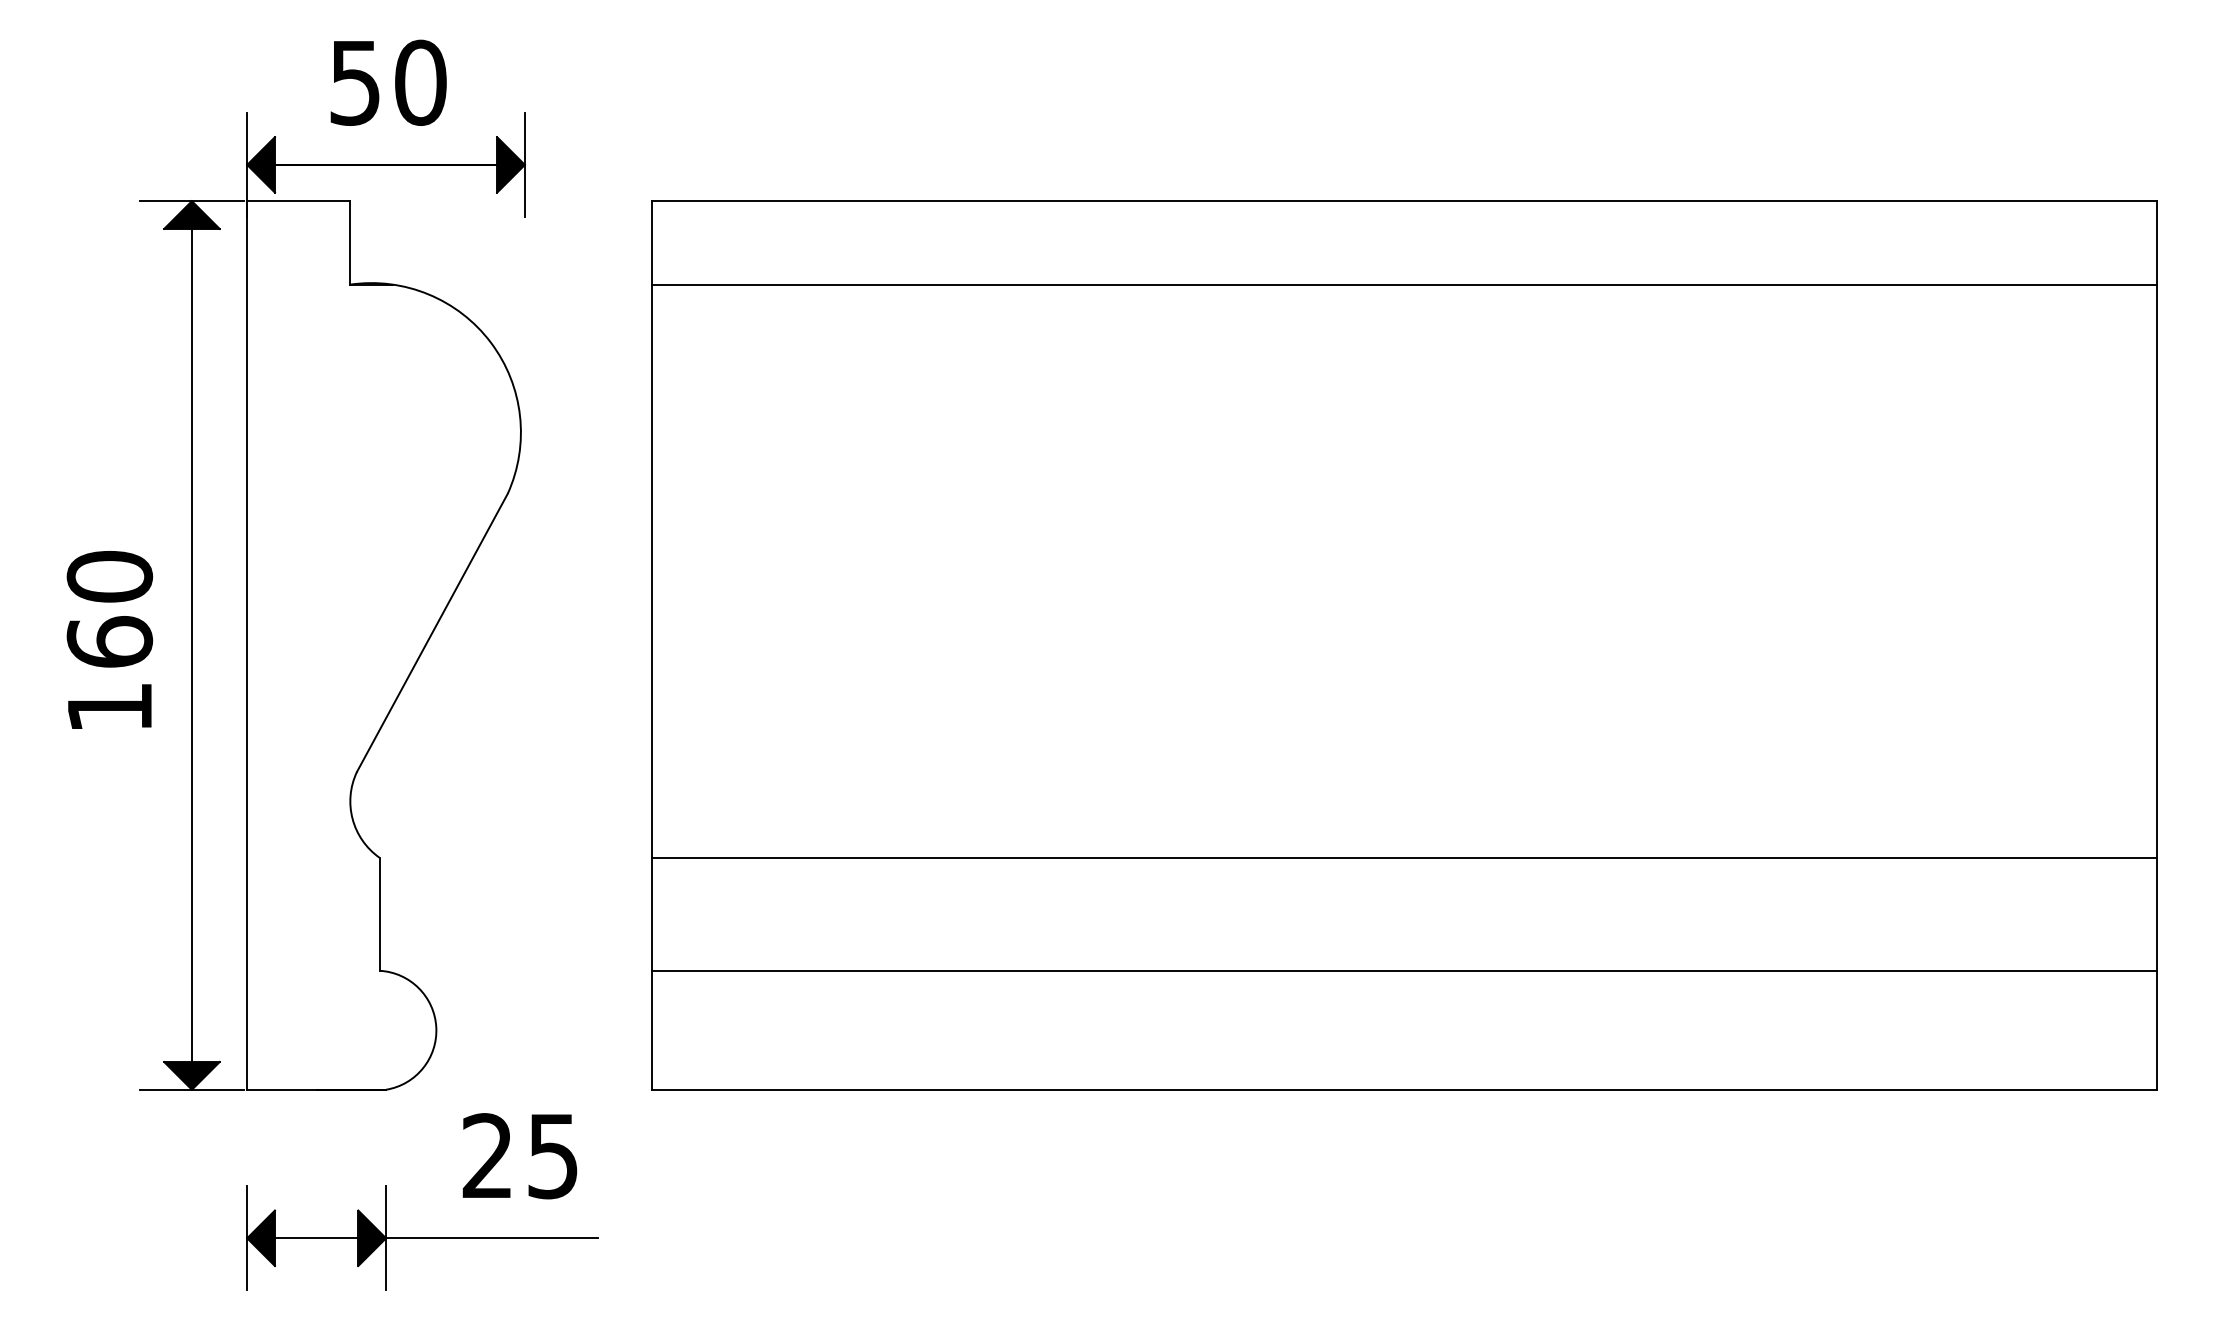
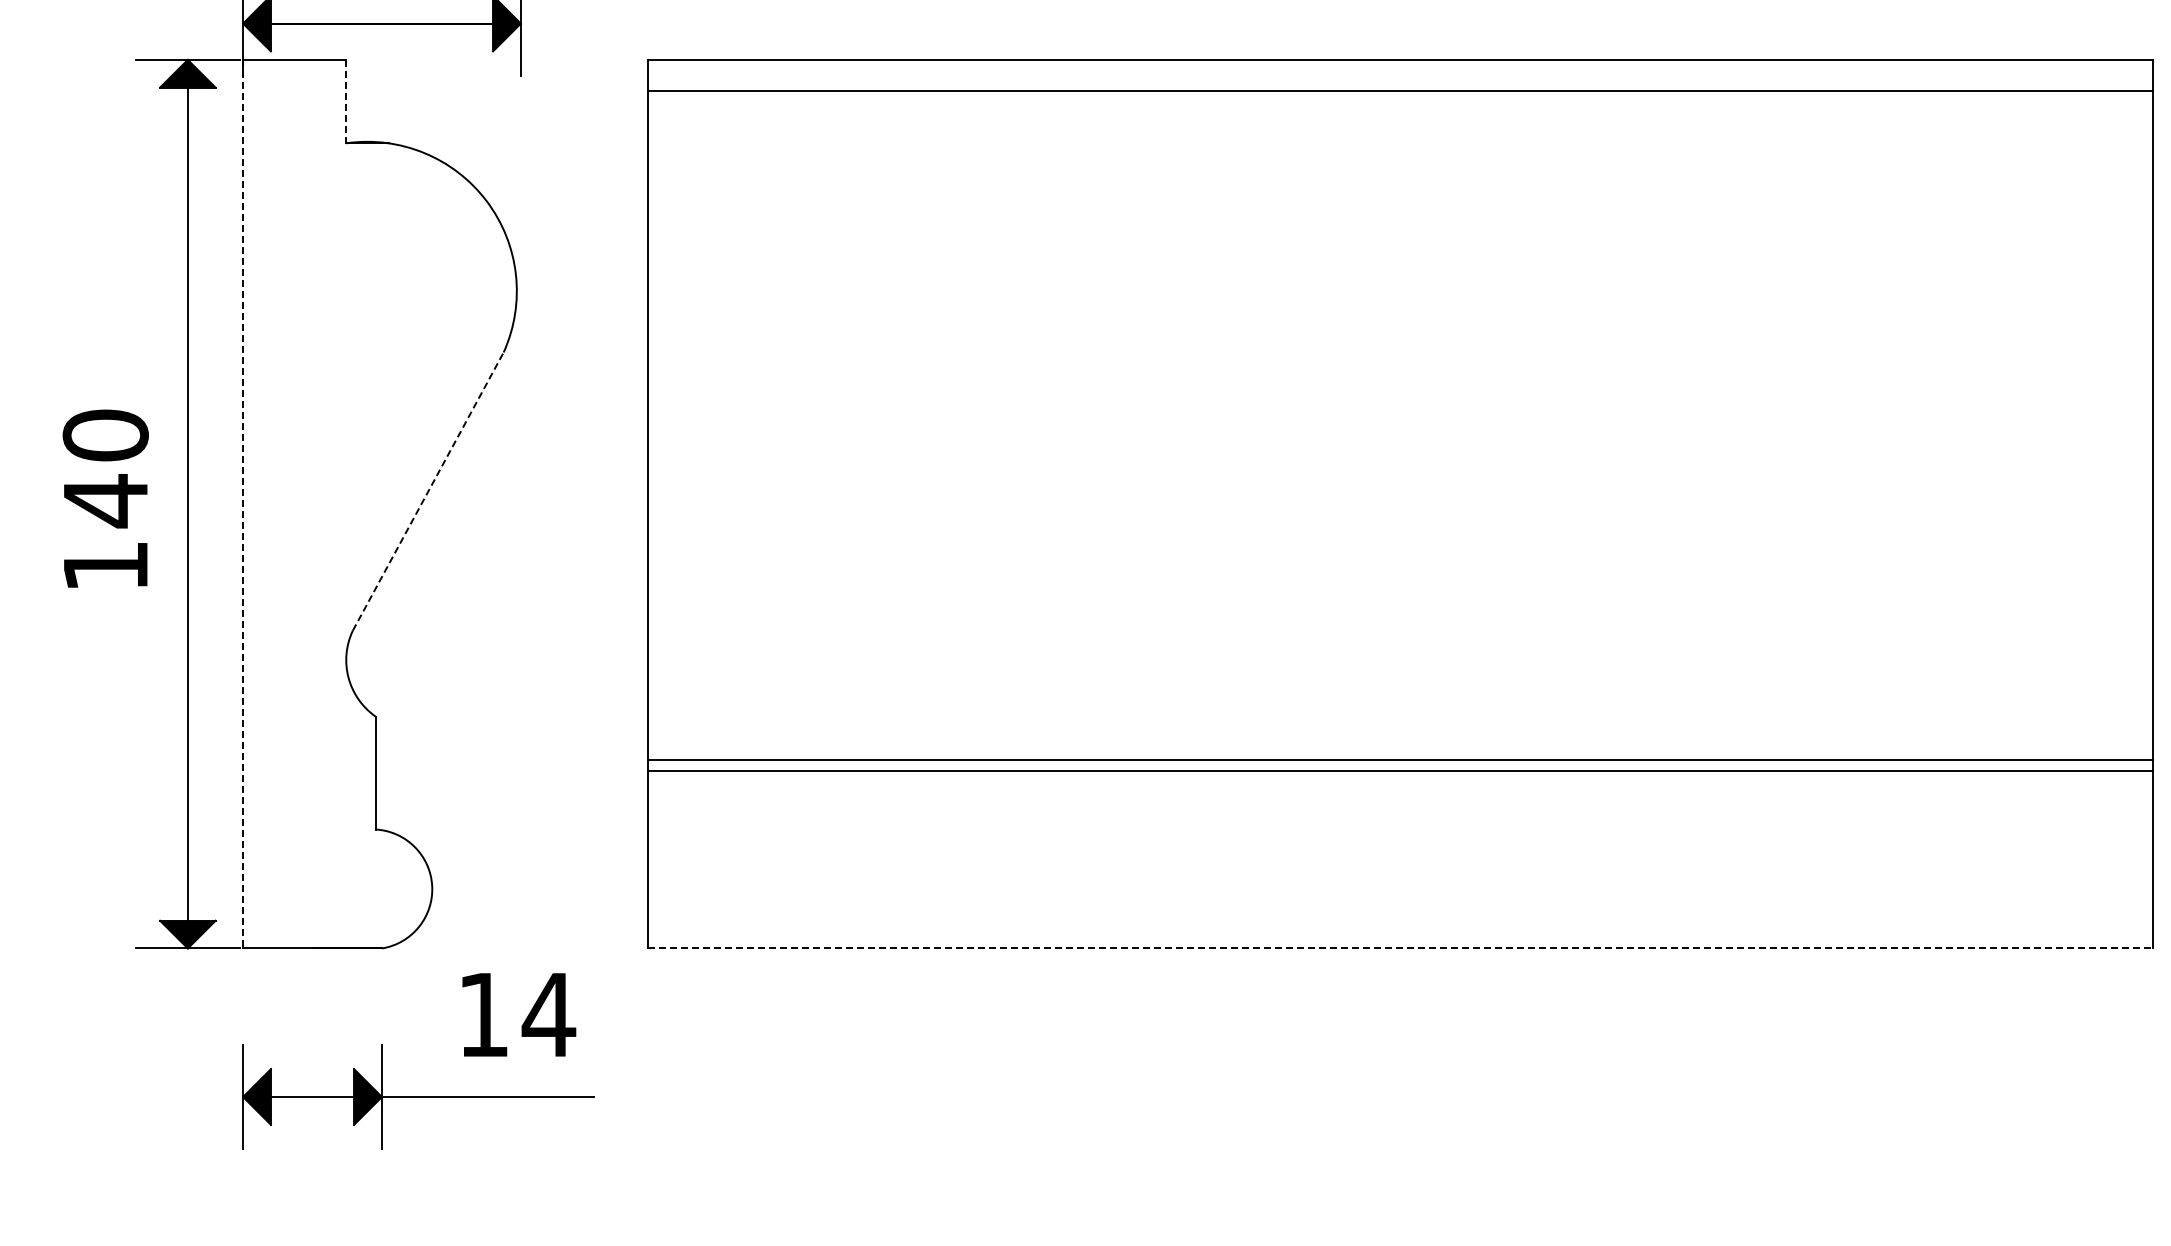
line: (350, 242) -> (346, 101), solid -> dashed
line: (1404, 284) -> (1400, 91), moved
line: (432, 632) -> (428, 491), solid -> dashed
text: (109, 642) -> (105, 501), 160 -> 140
line: (247, 645) -> (243, 504), solid -> dashed
line: (1404, 857) -> (1400, 770), moved
line: (1404, 970) -> (1400, 759), moved
line: (1404, 1089) -> (1400, 948), solid -> dashed
text: (521, 1156) -> (517, 1015), 25 -> 14

